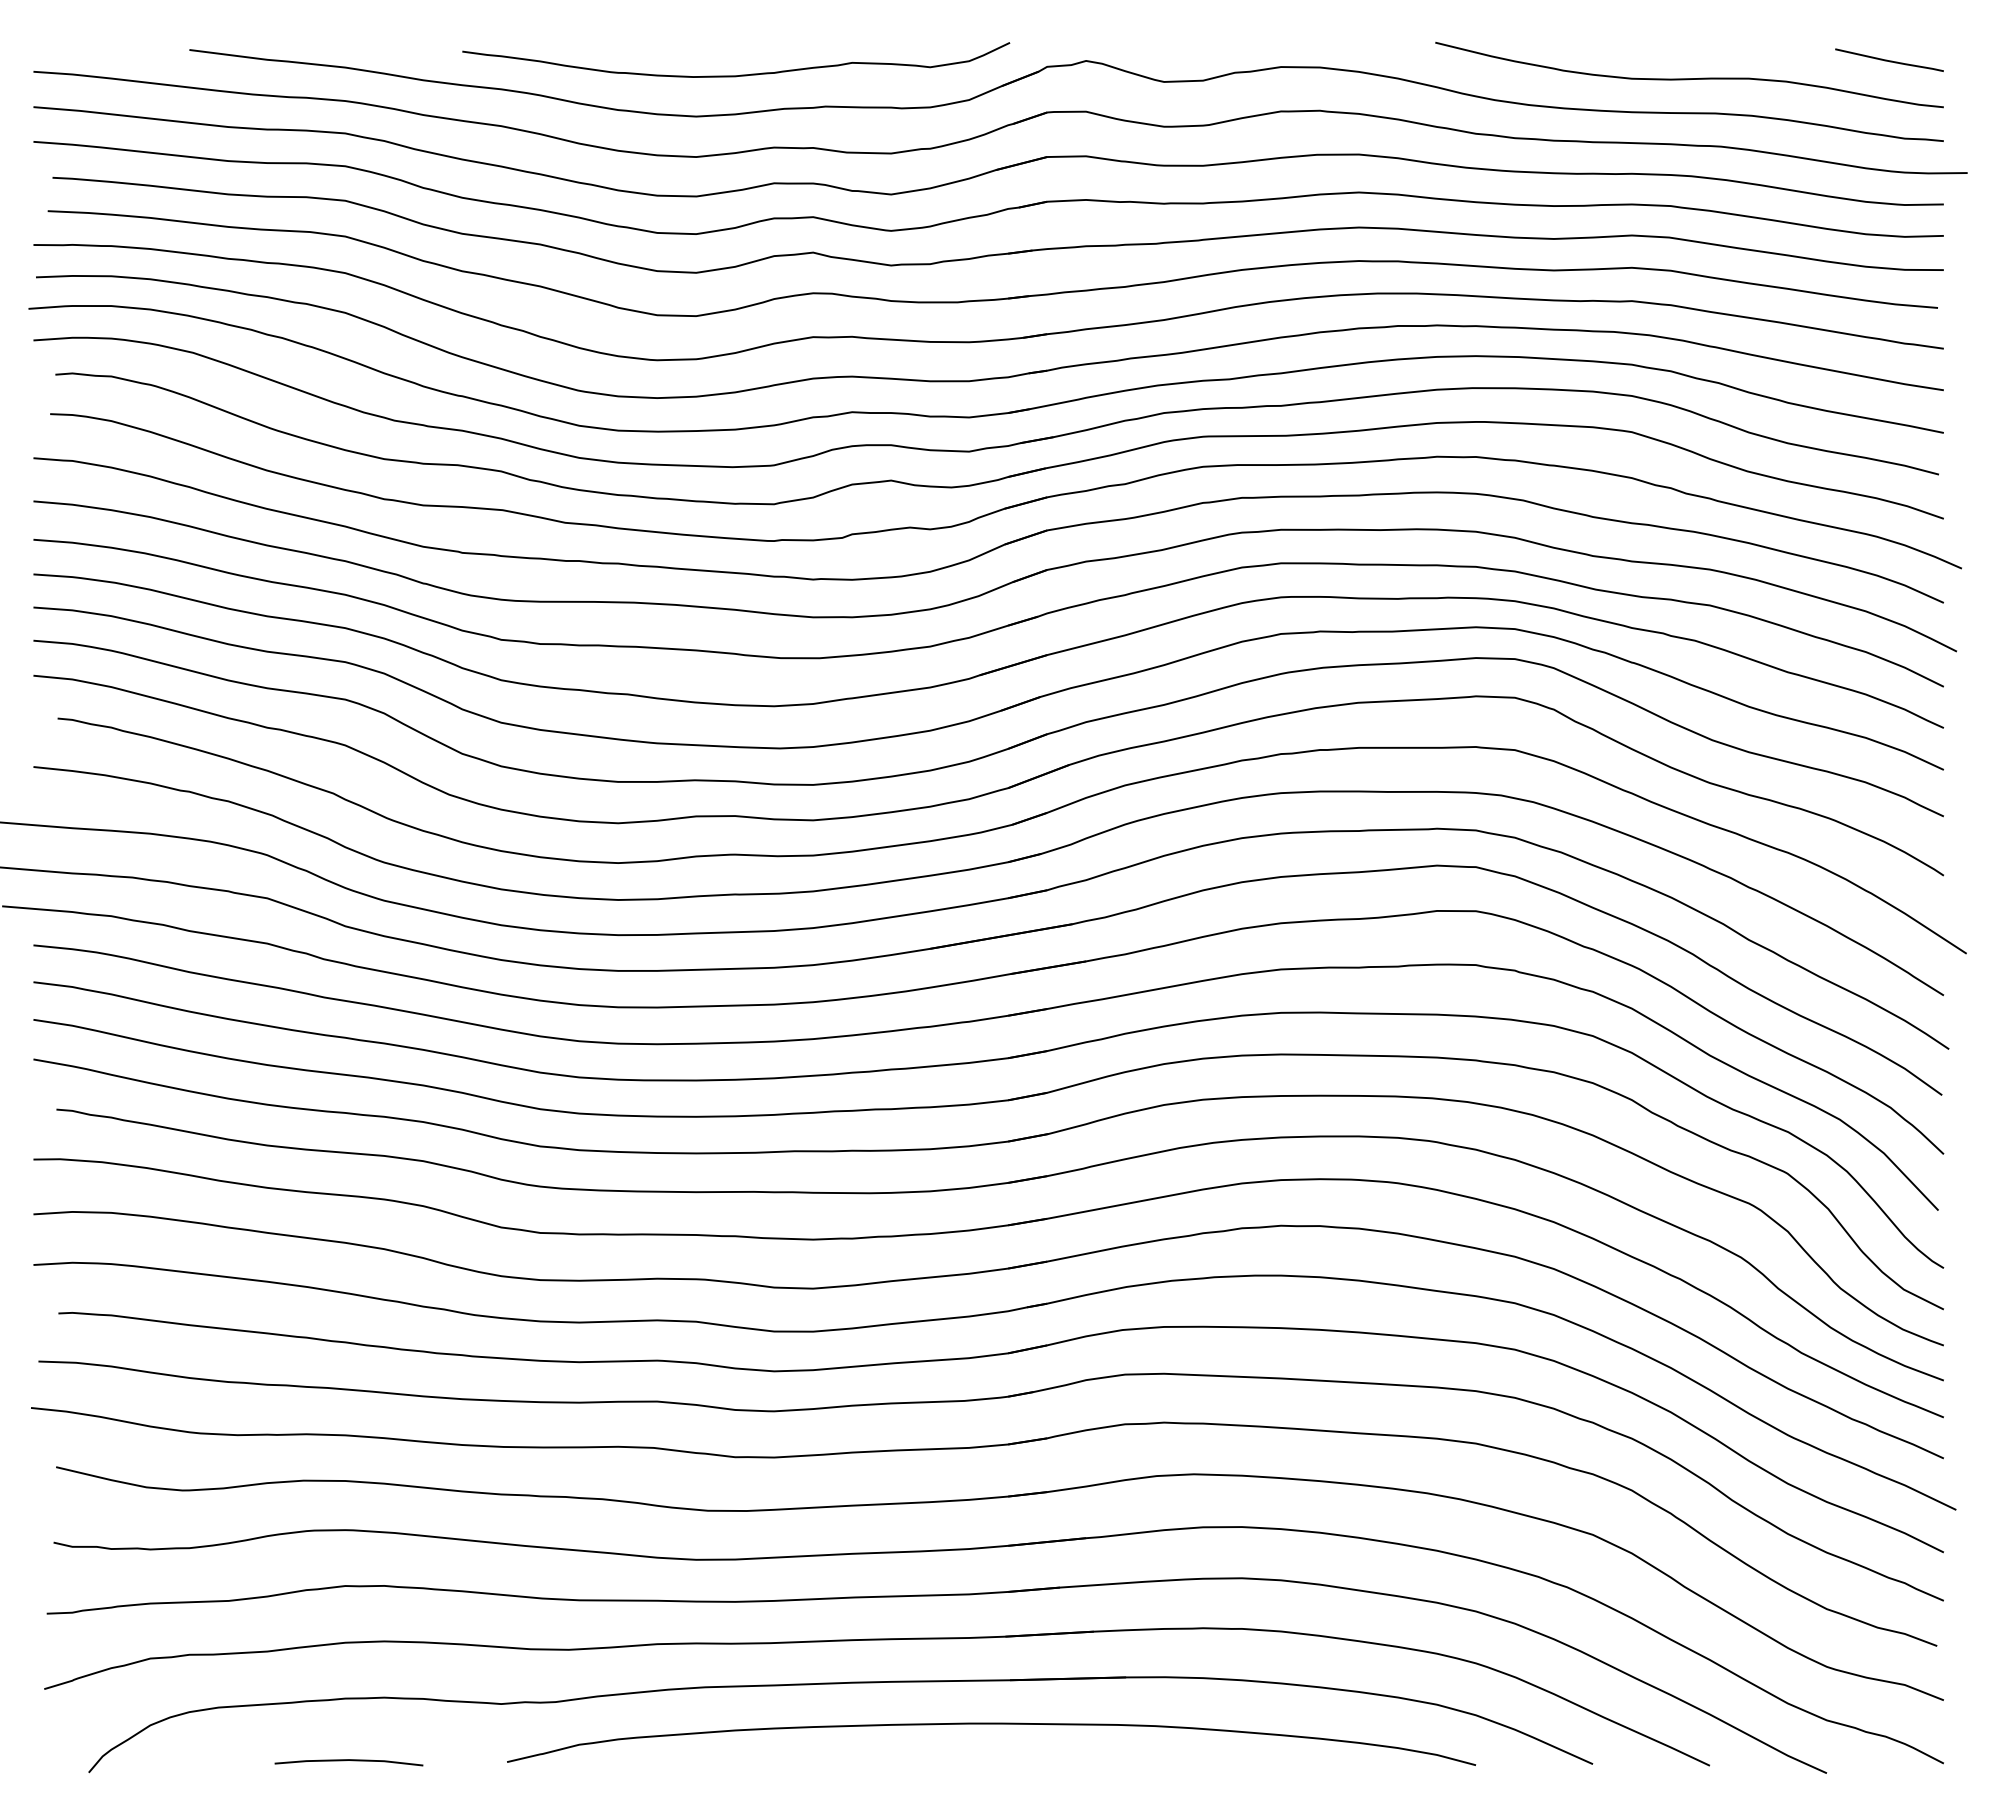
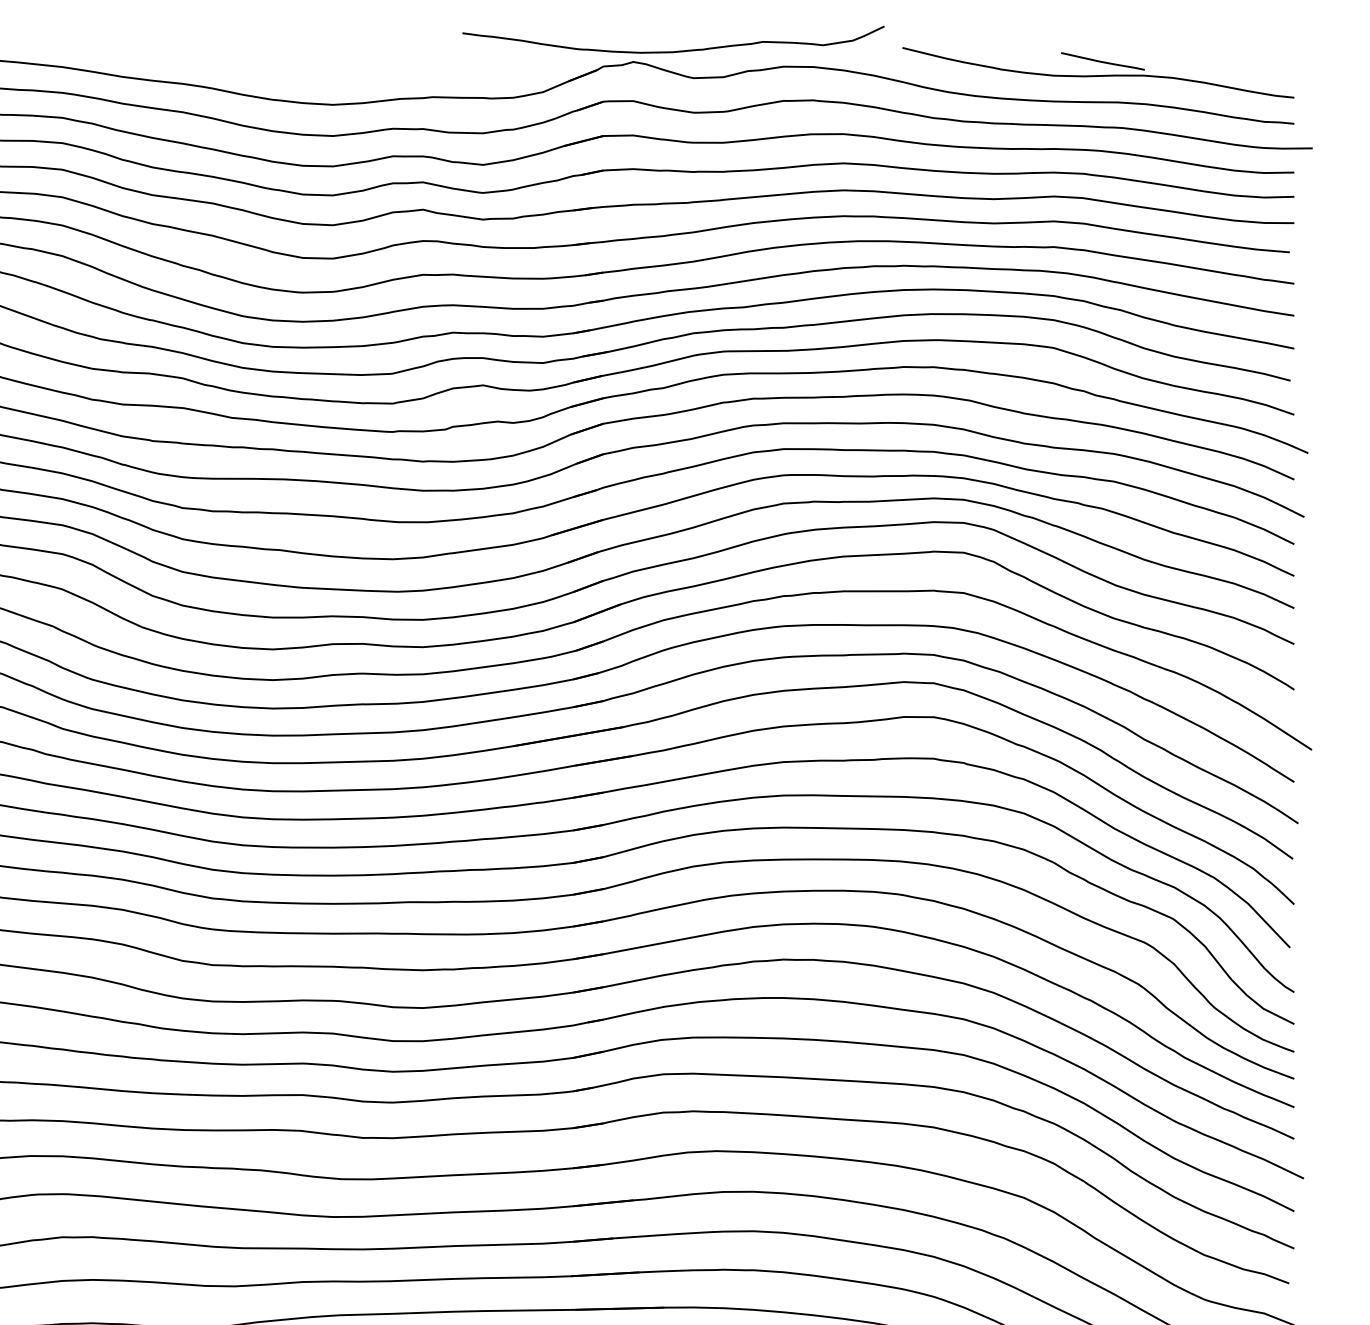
line: (1889, 60) -> (1102, 61), moved
curve: (740, 74) -> (676, 50), moved

